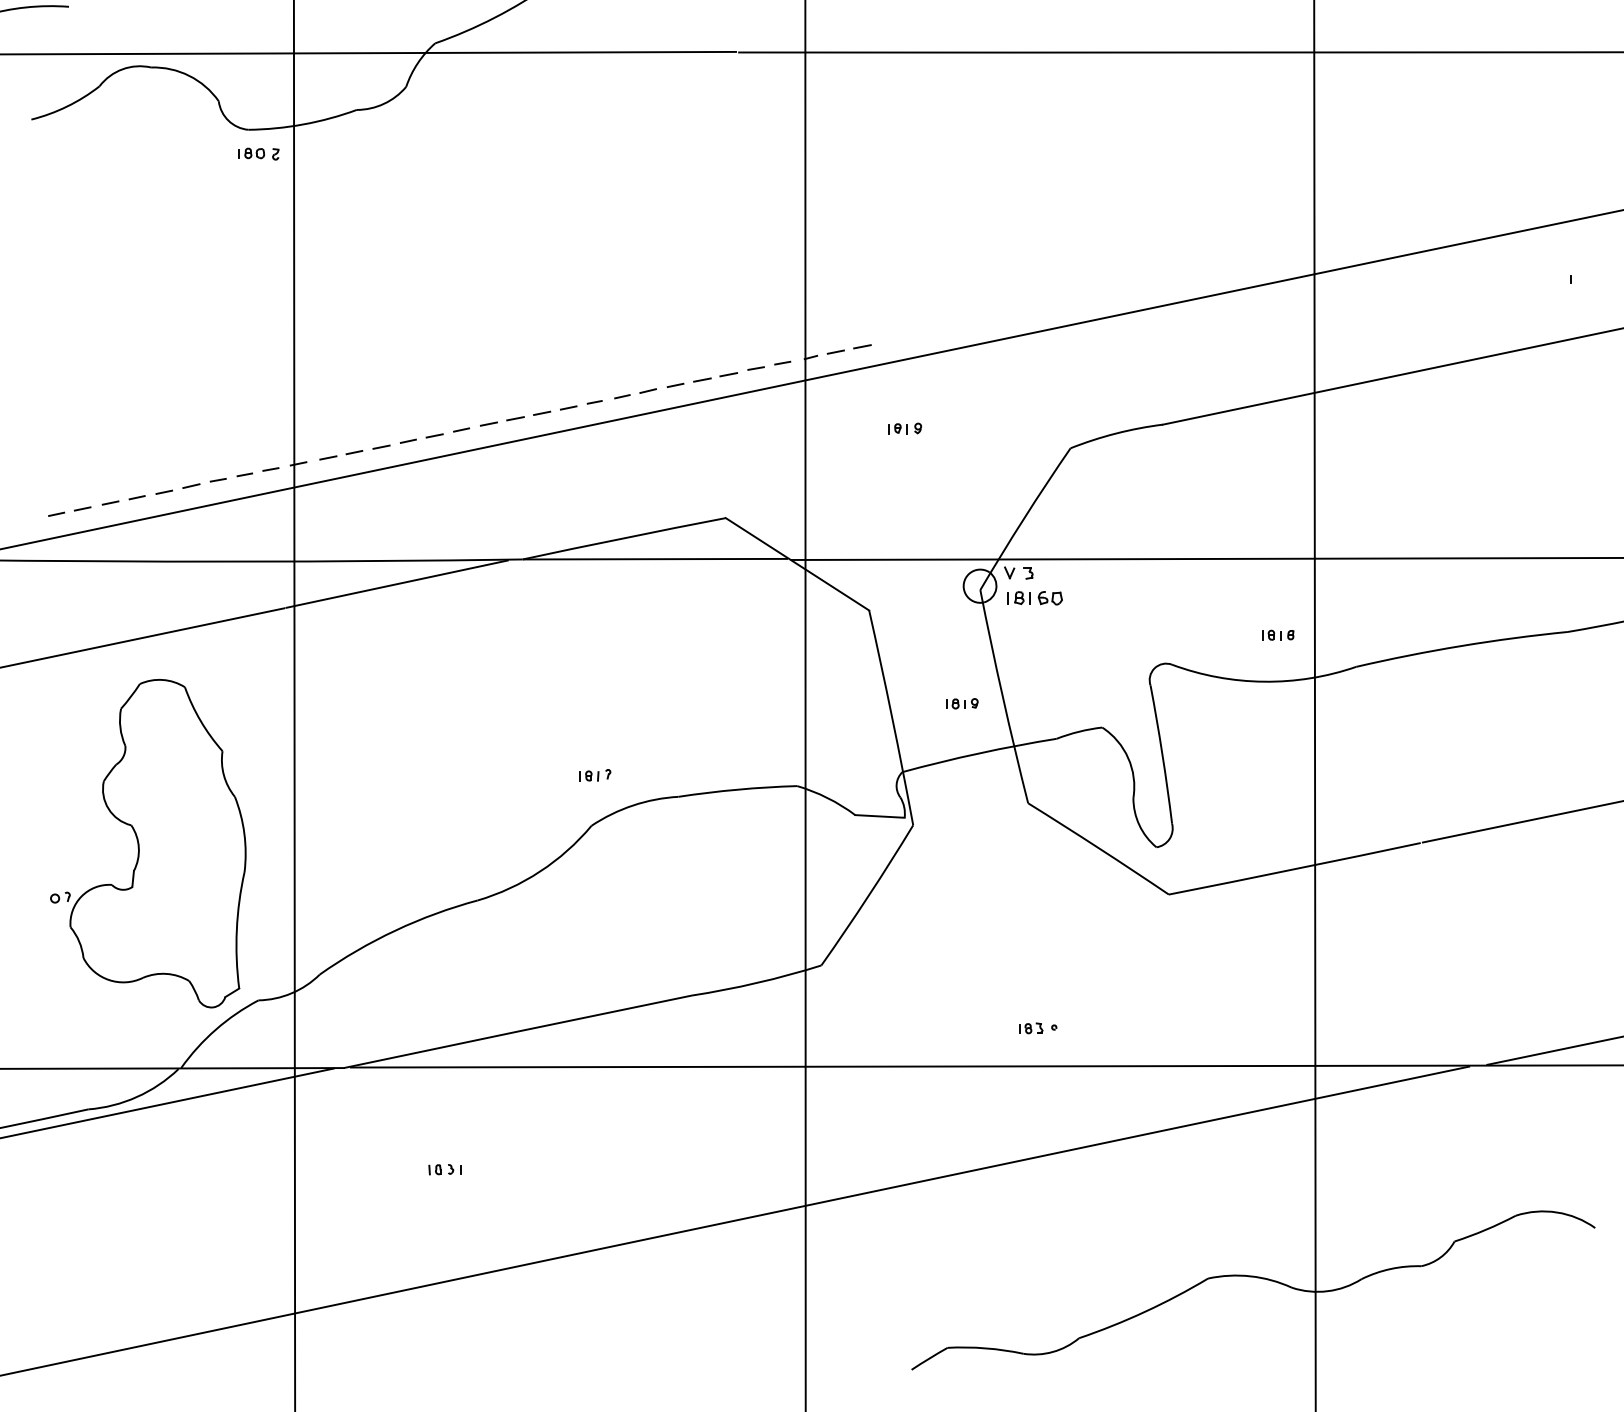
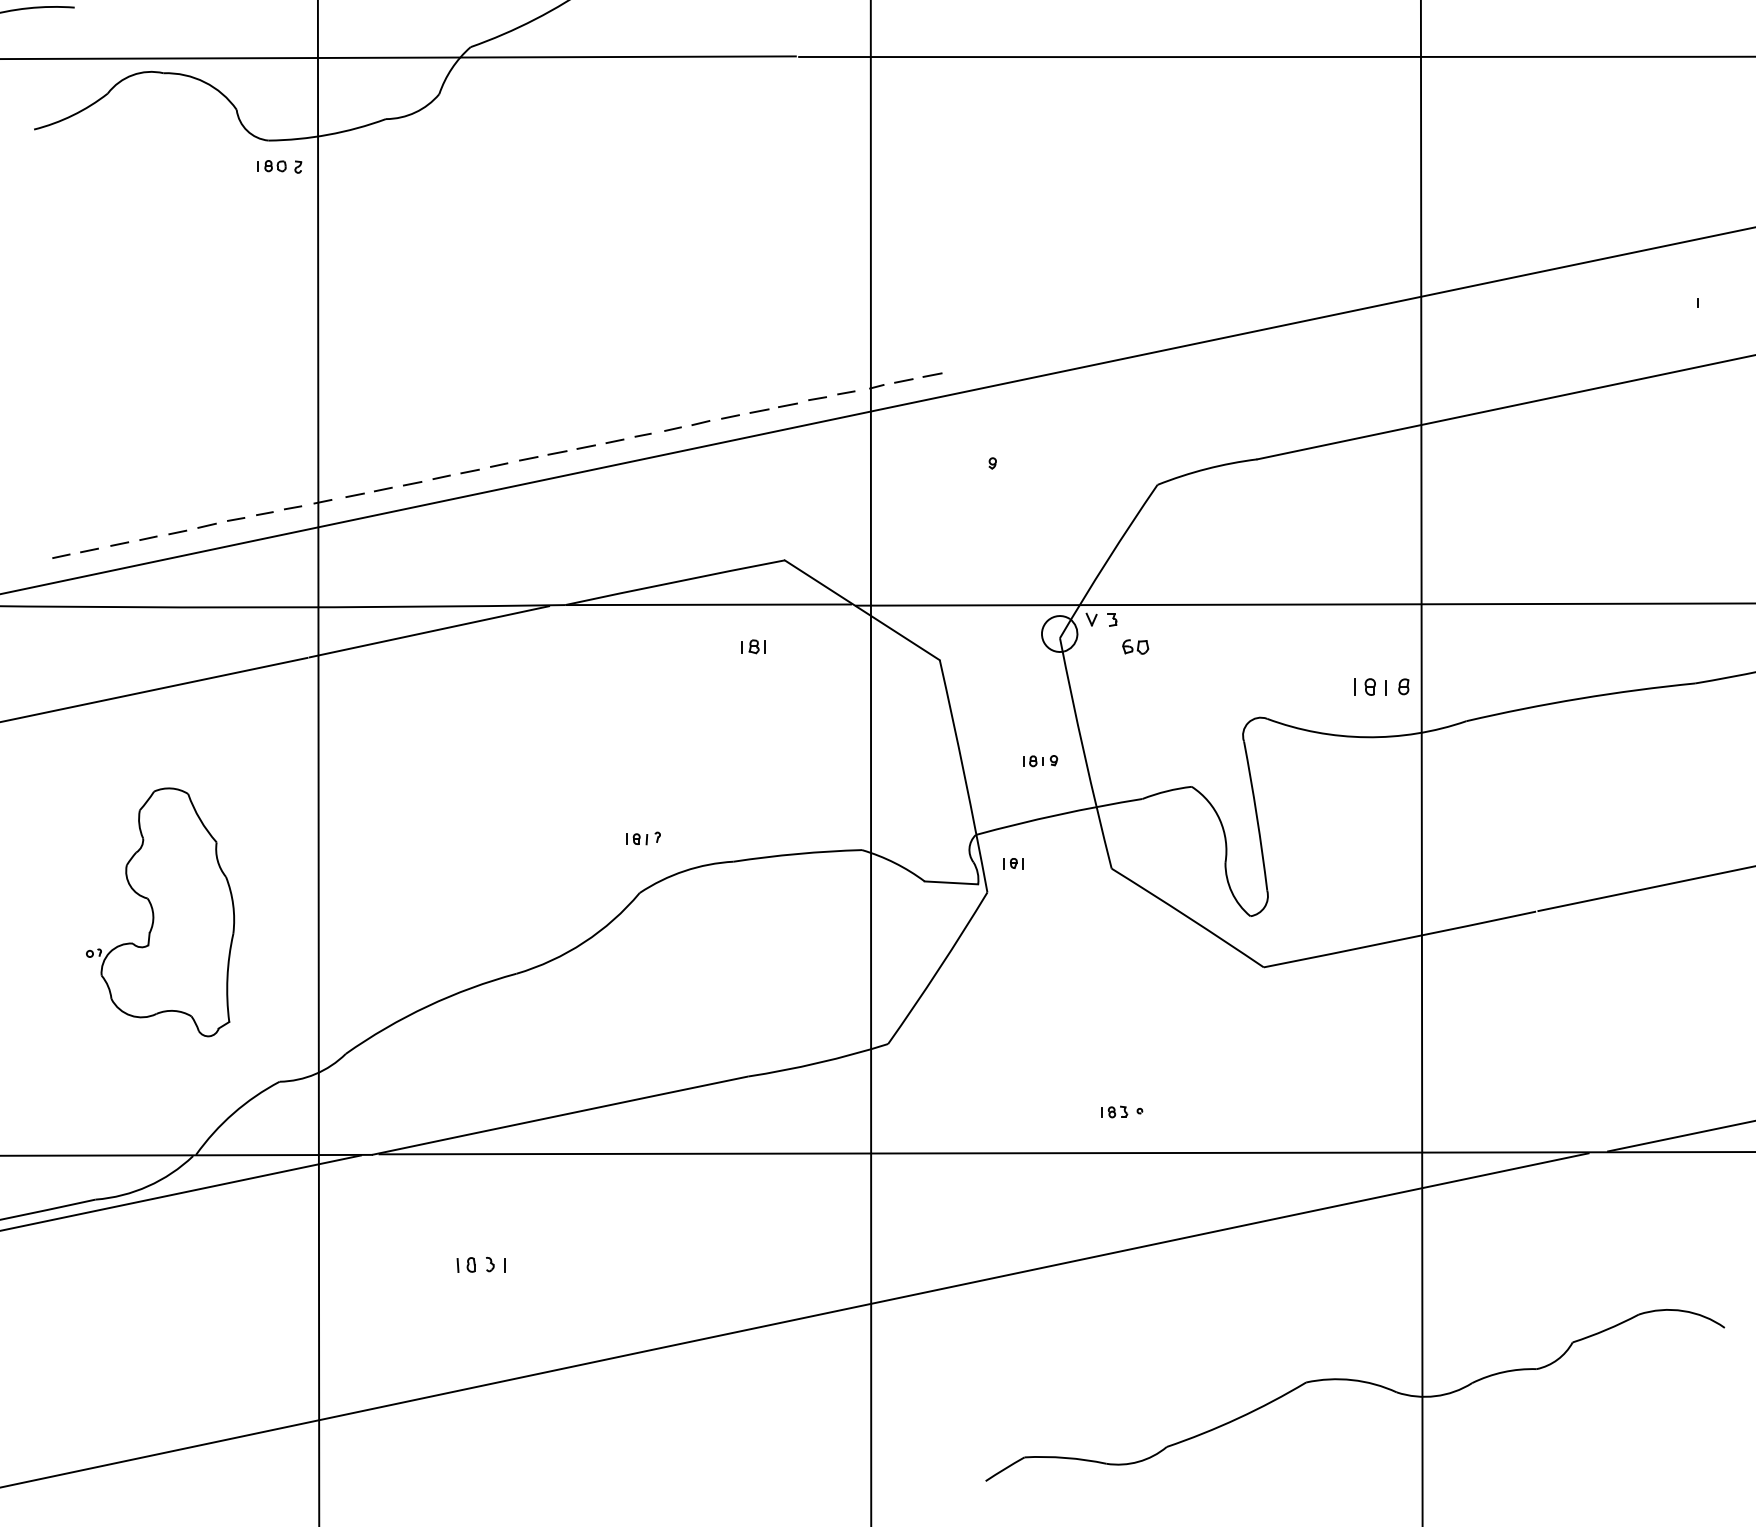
part: (897, 428) -> (1013, 863), moved
part: (1018, 597) -> (753, 646), moved
part: (1277, 634) -> (1381, 686), size x1.6
part: (148, 843) -> (160, 912), size x0.7
part: (444, 1169) -> (480, 1264), size x1.4

